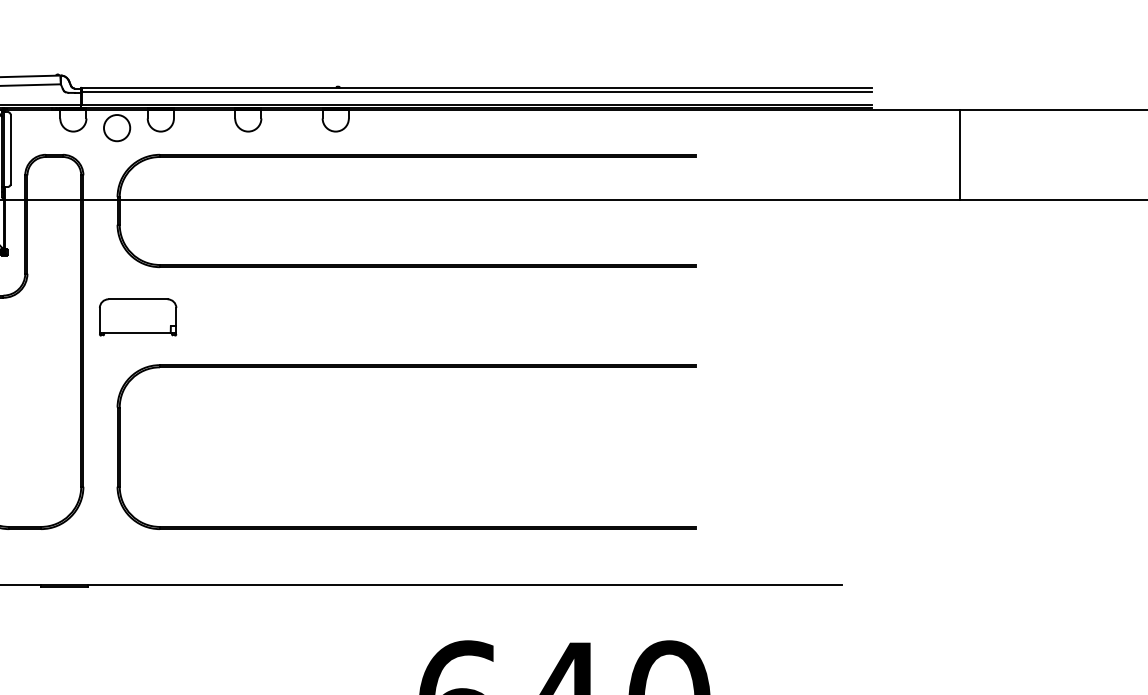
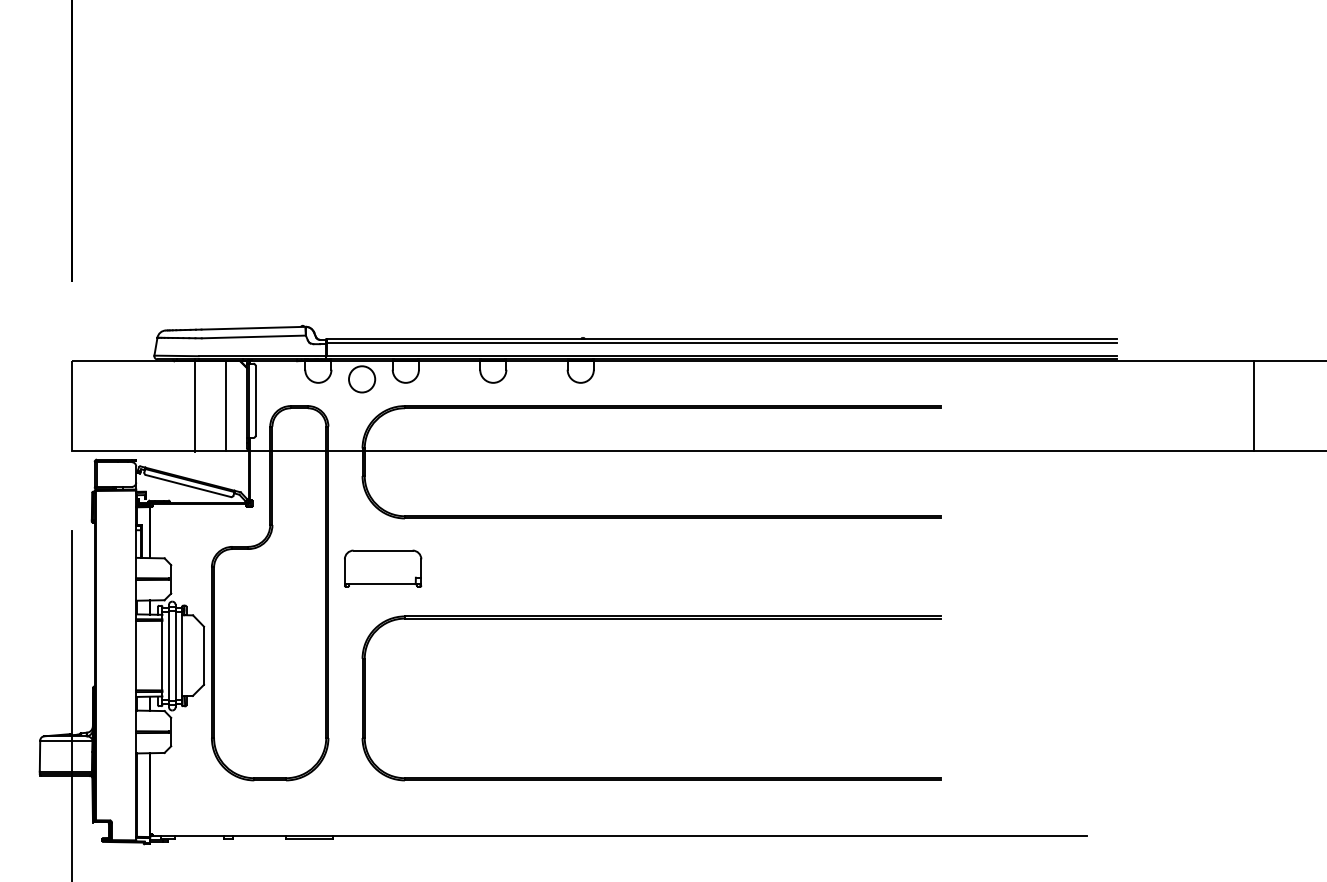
line: (959, 154) -> (1253, 405), moved

